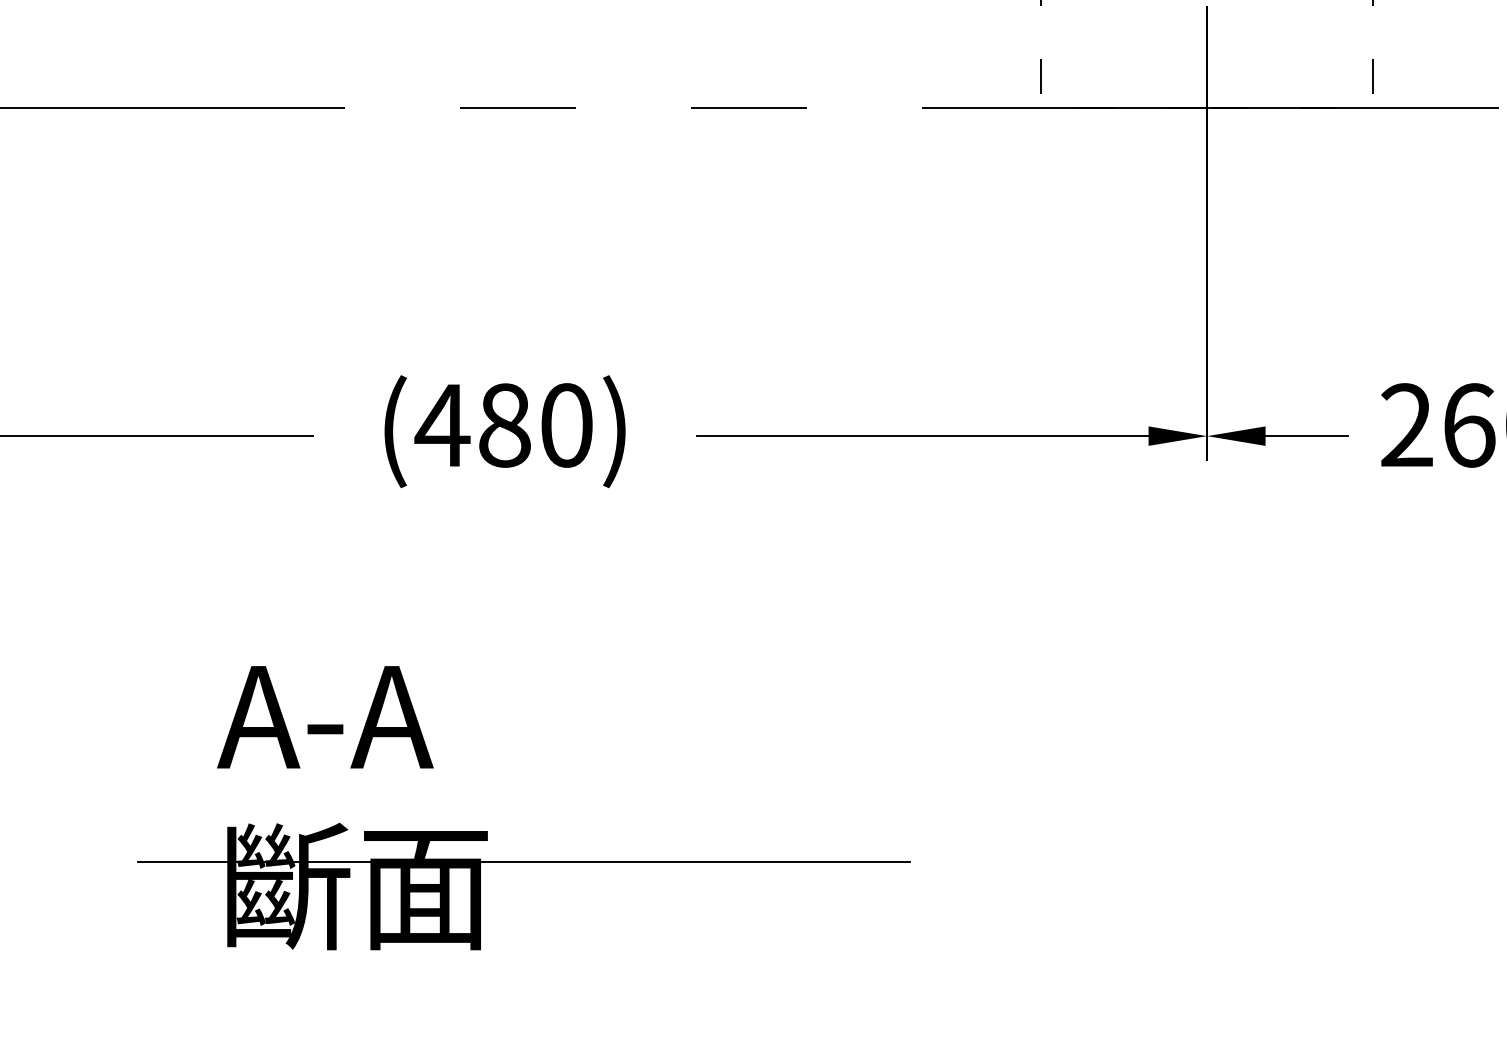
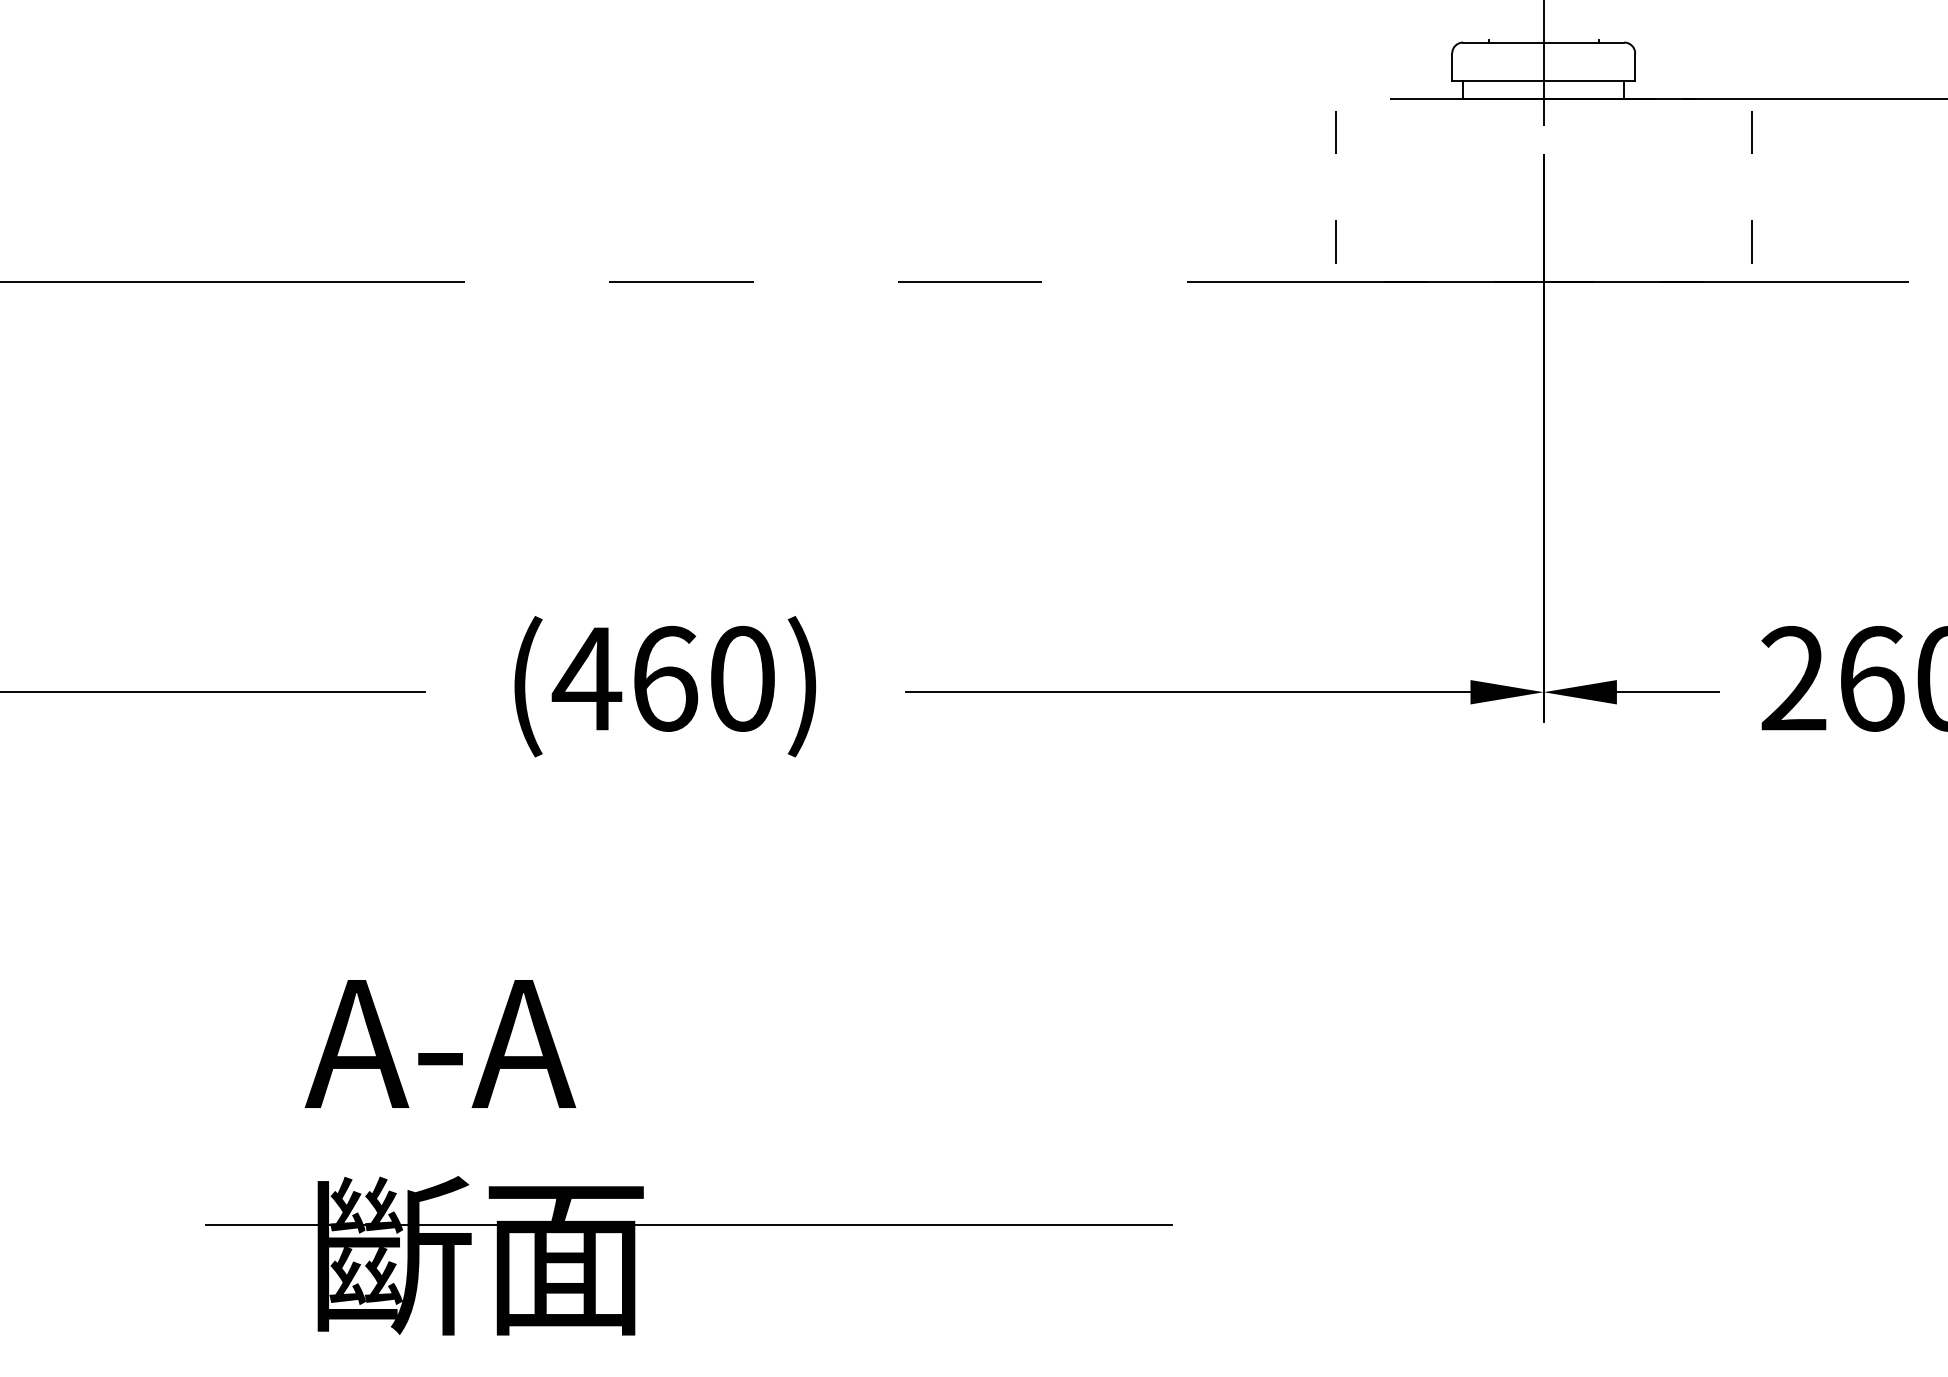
text: (505, 425) -> (665, 678), (480) -> (460)

